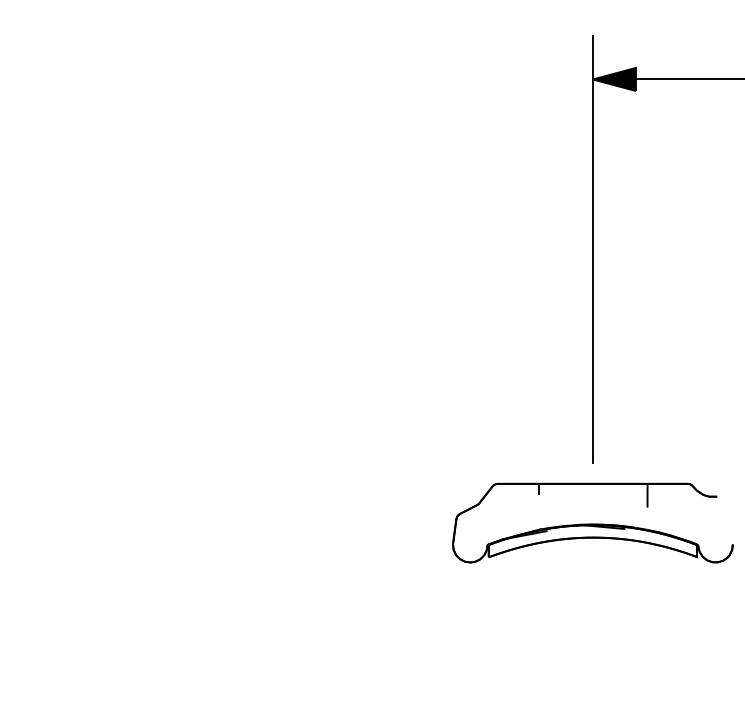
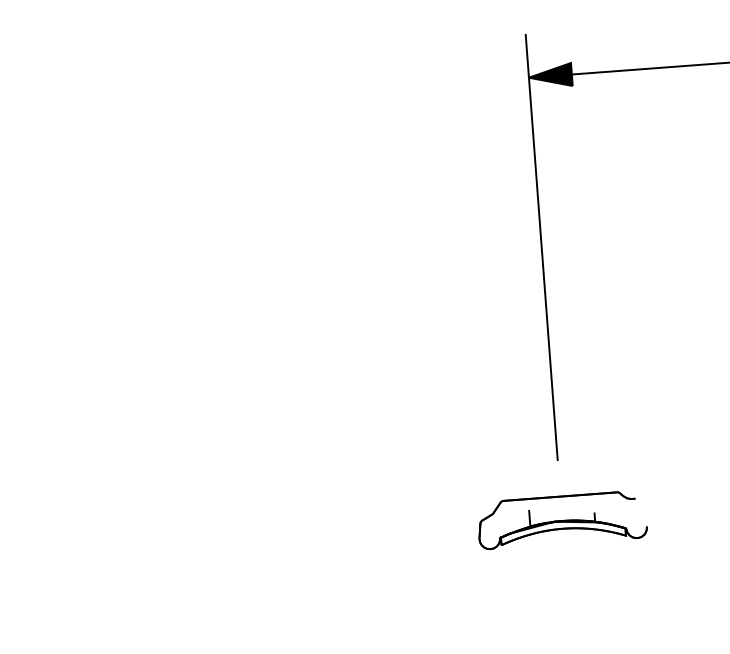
part: (592, 522) -> (561, 519), size x0.6

